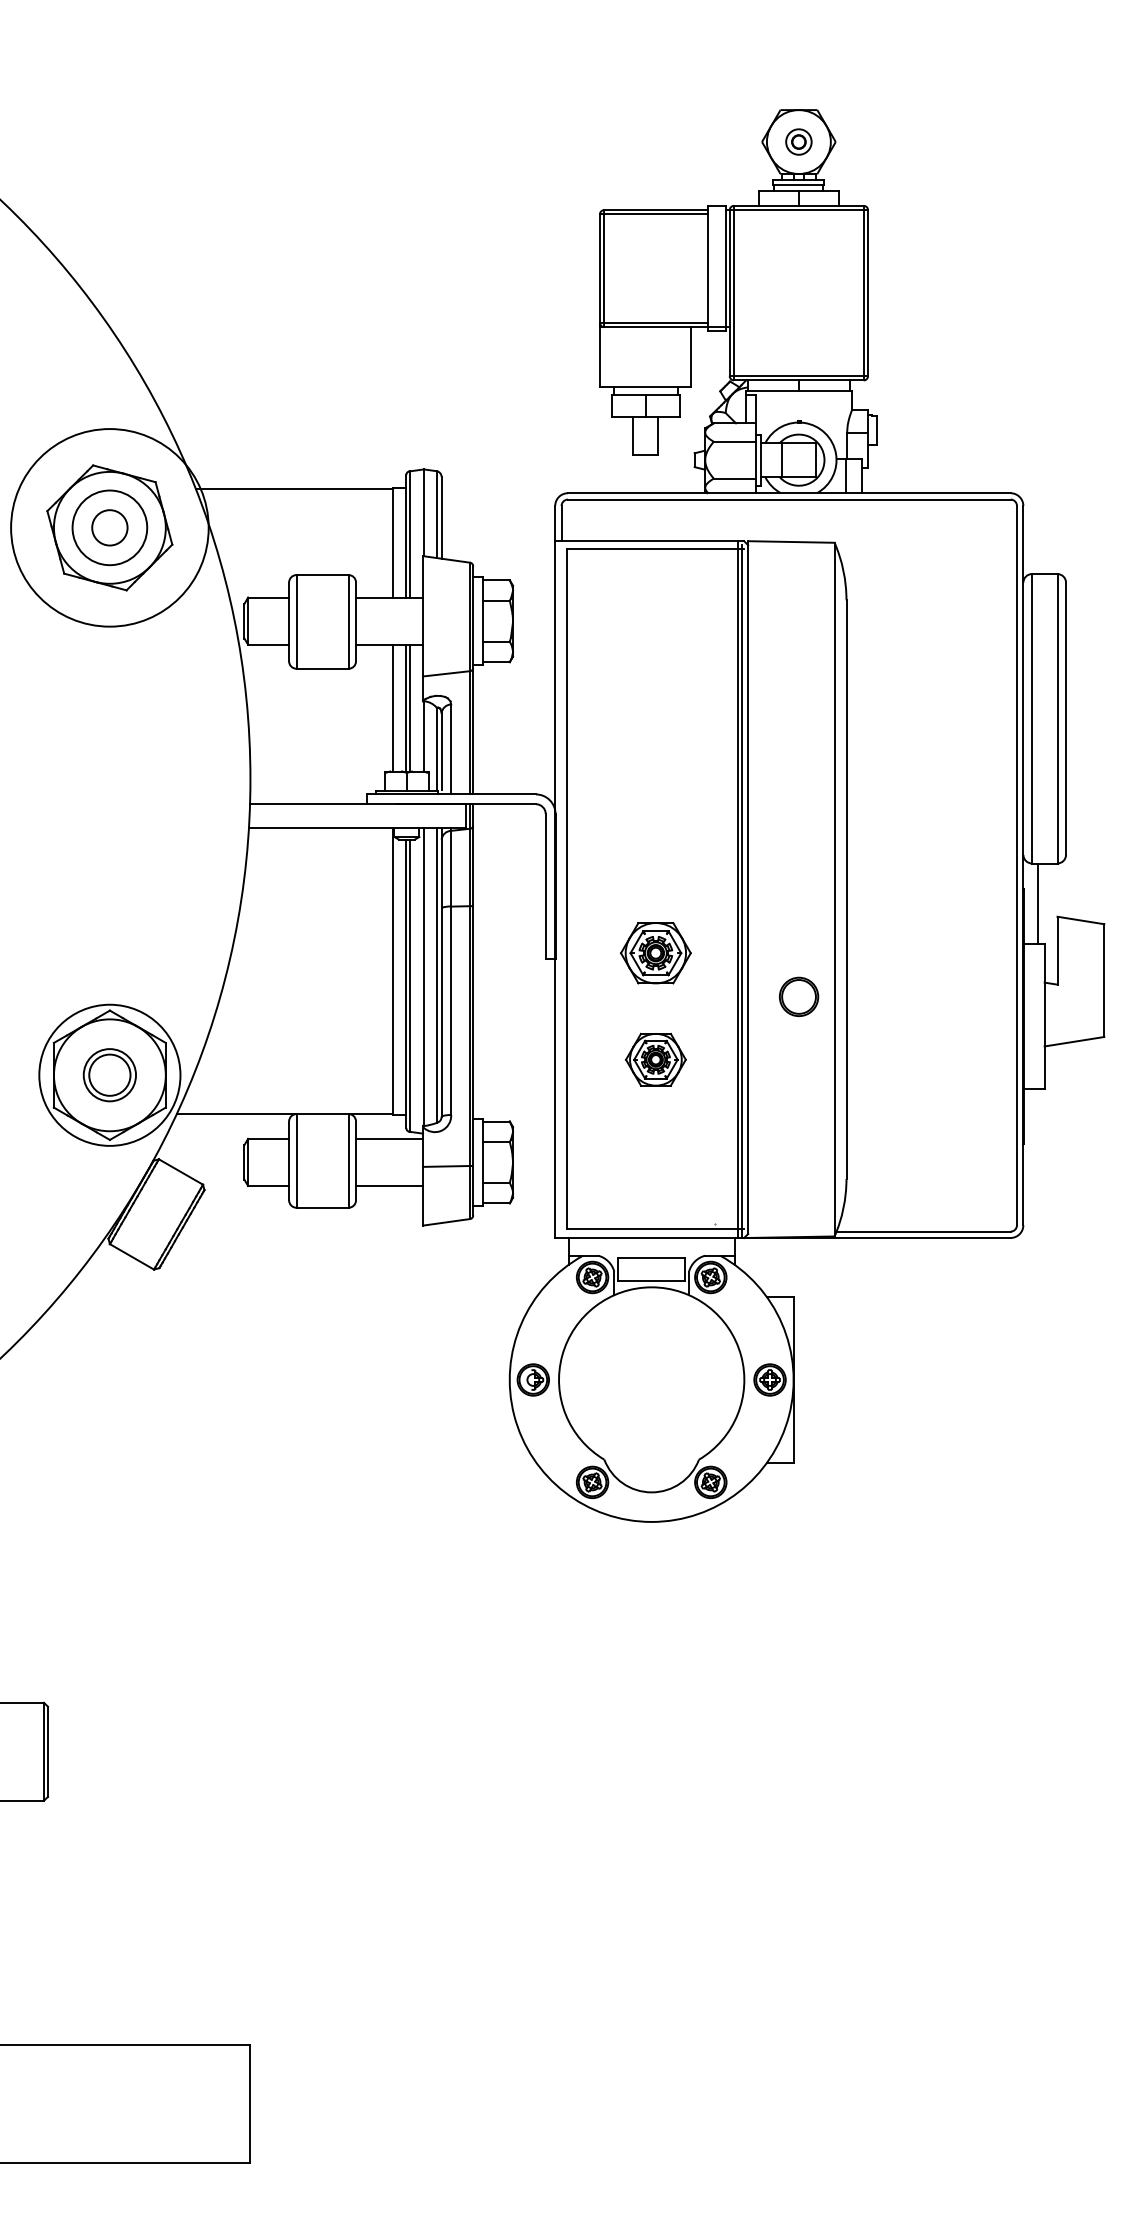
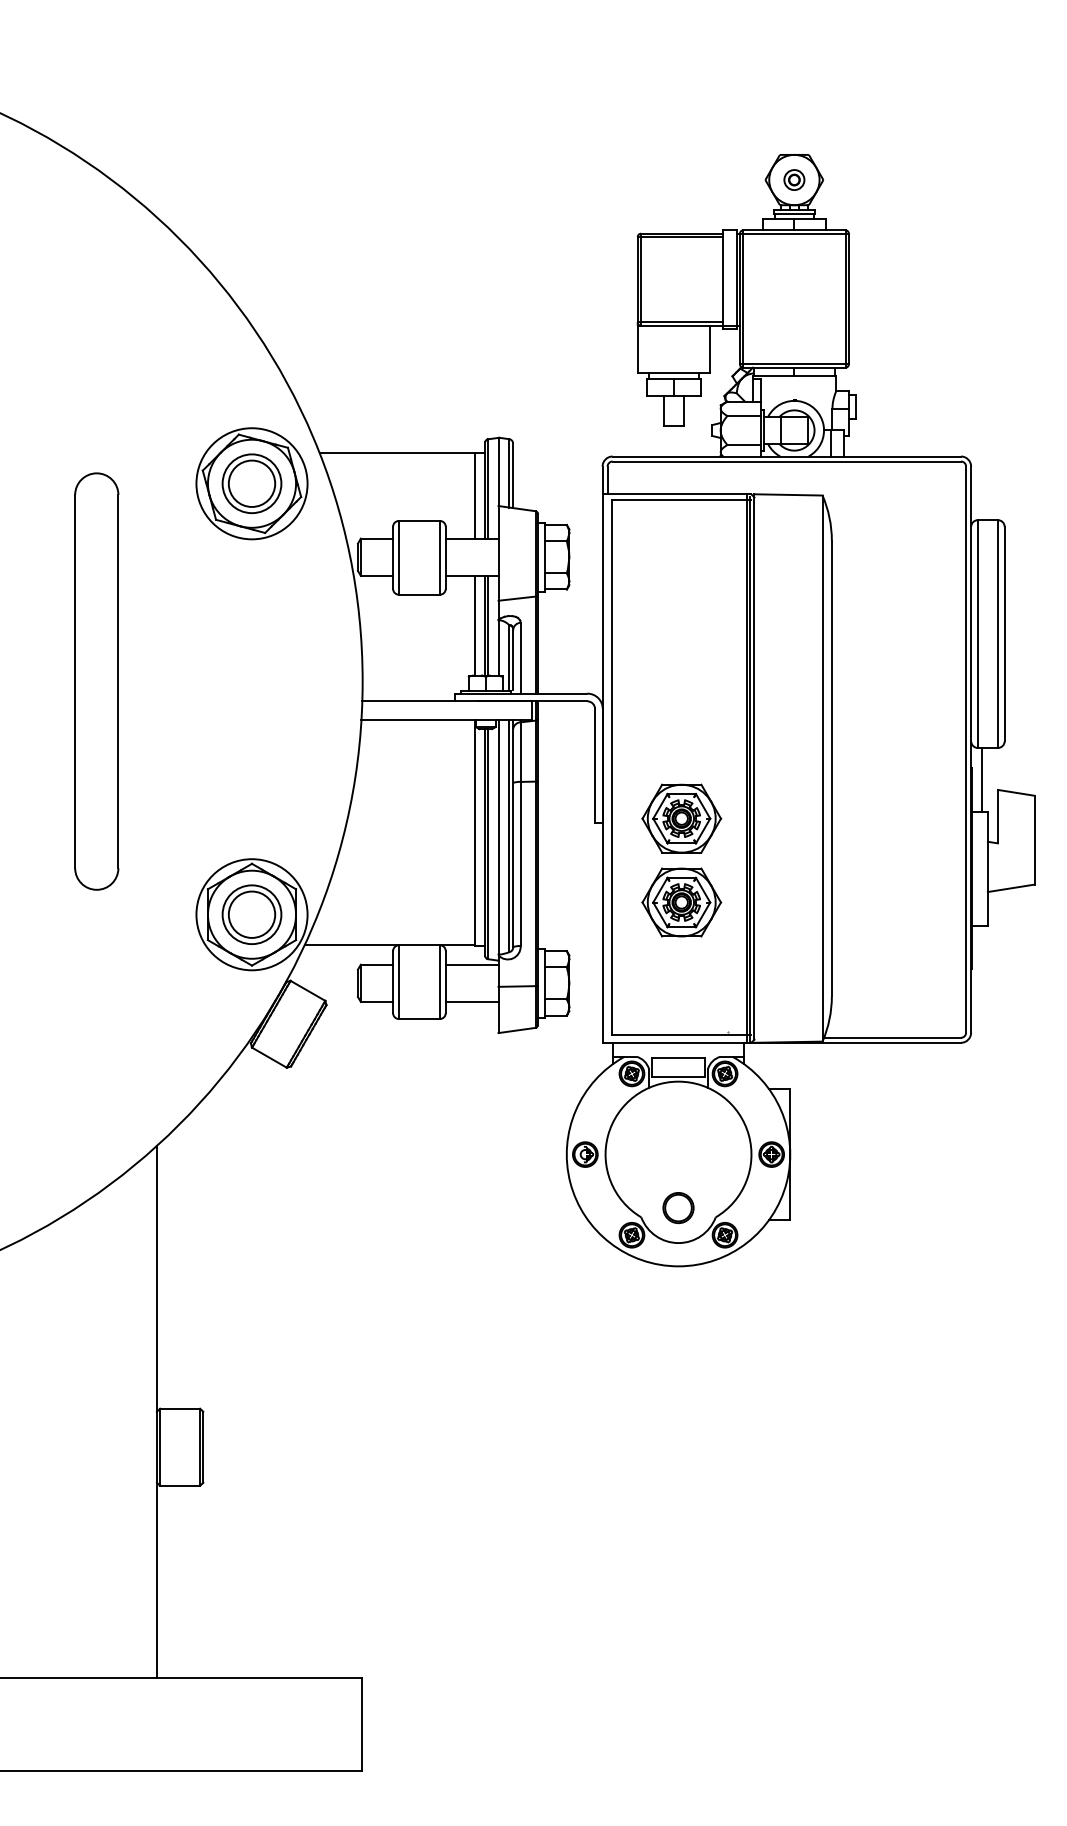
circle: (109, 527) -> (251, 483), size x0.71
circle: (109, 527) -> (251, 483), size x1.67
part: (655, 953) -> (681, 818), size x1.43
part: (799, 997) -> (678, 1208), moved
part: (655, 1059) -> (681, 902), size x1.67
part: (109, 1074) -> (251, 914), size x1.43

